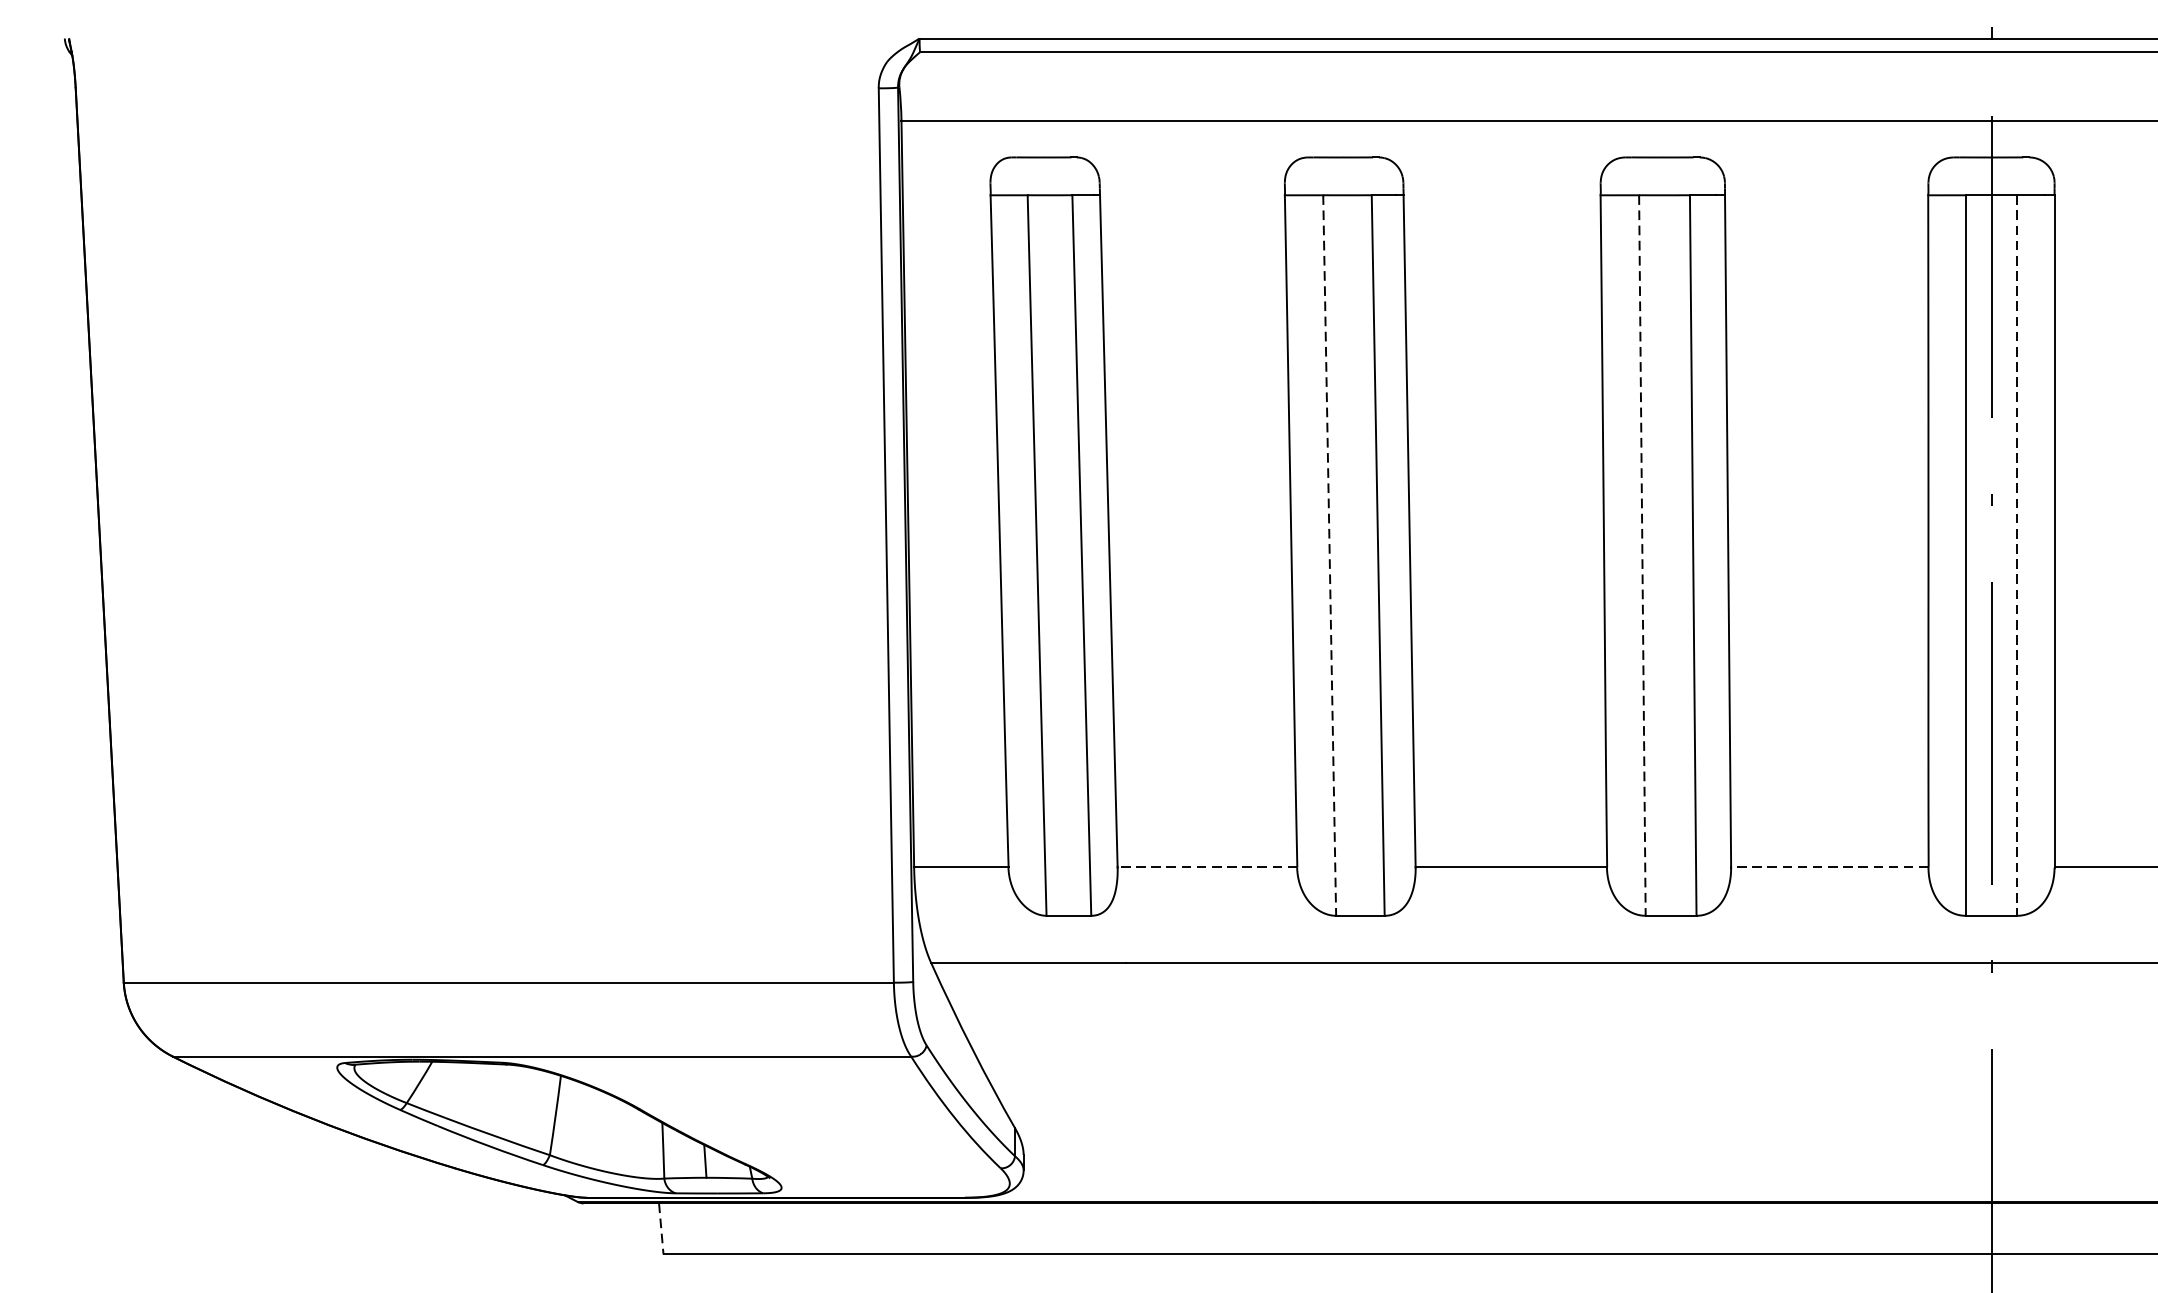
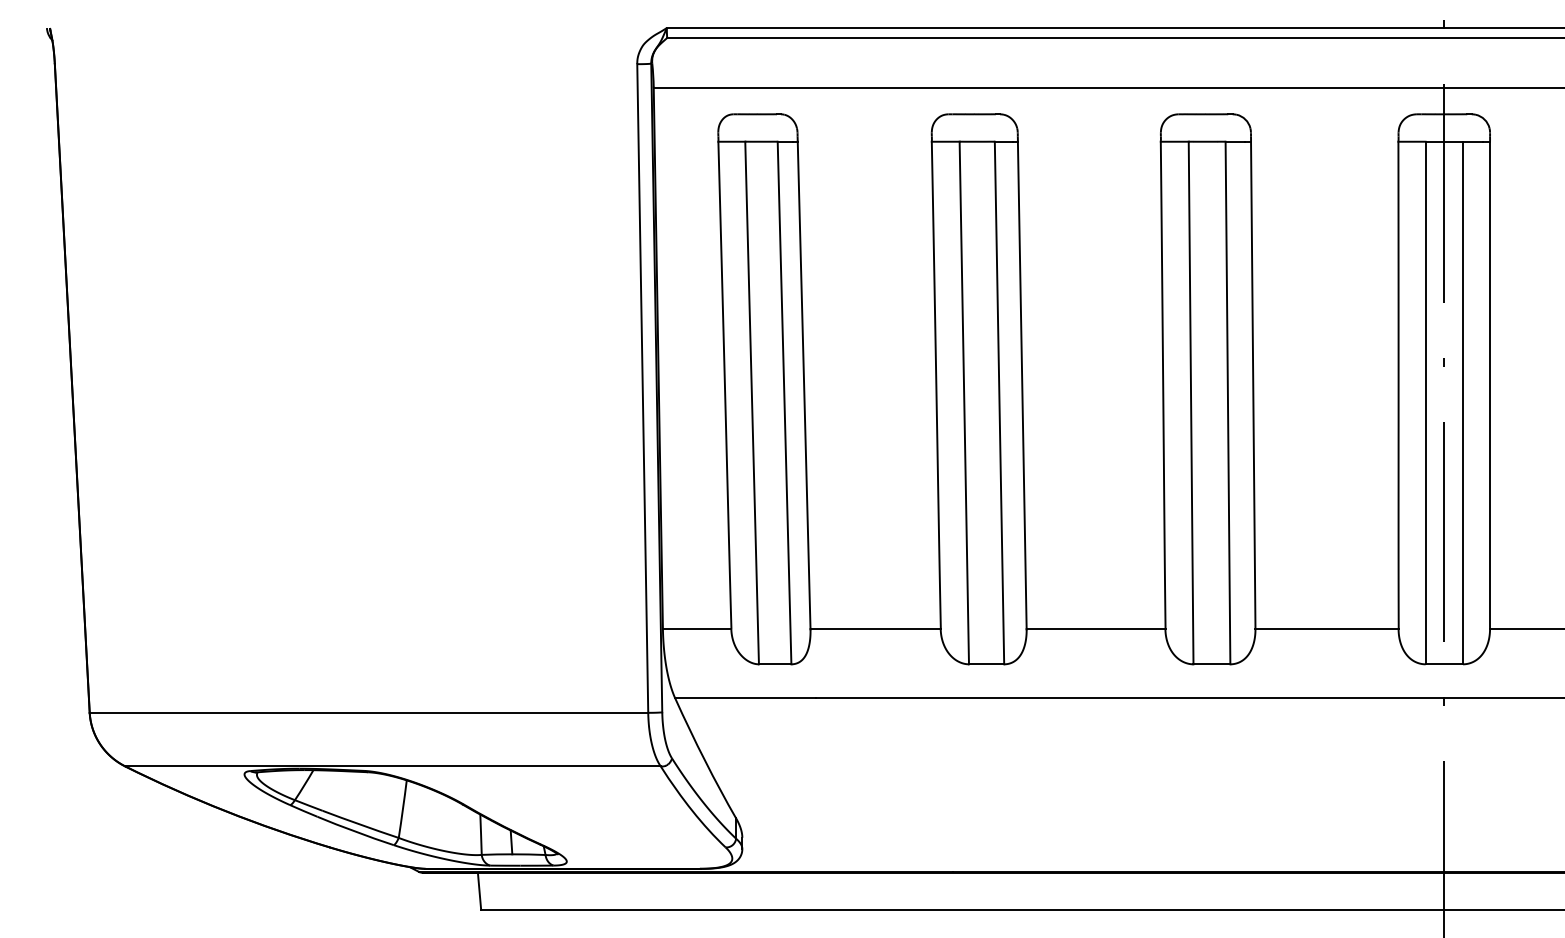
line: (1329, 556) -> (964, 403), dashed -> solid
line: (1642, 556) -> (1191, 403), dashed -> solid
line: (2017, 556) -> (1463, 403), dashed -> solid
line: (1207, 866) -> (875, 628), dashed -> solid
line: (1830, 866) -> (1327, 628), dashed -> solid
line: (661, 1229) -> (479, 891), dashed -> solid

